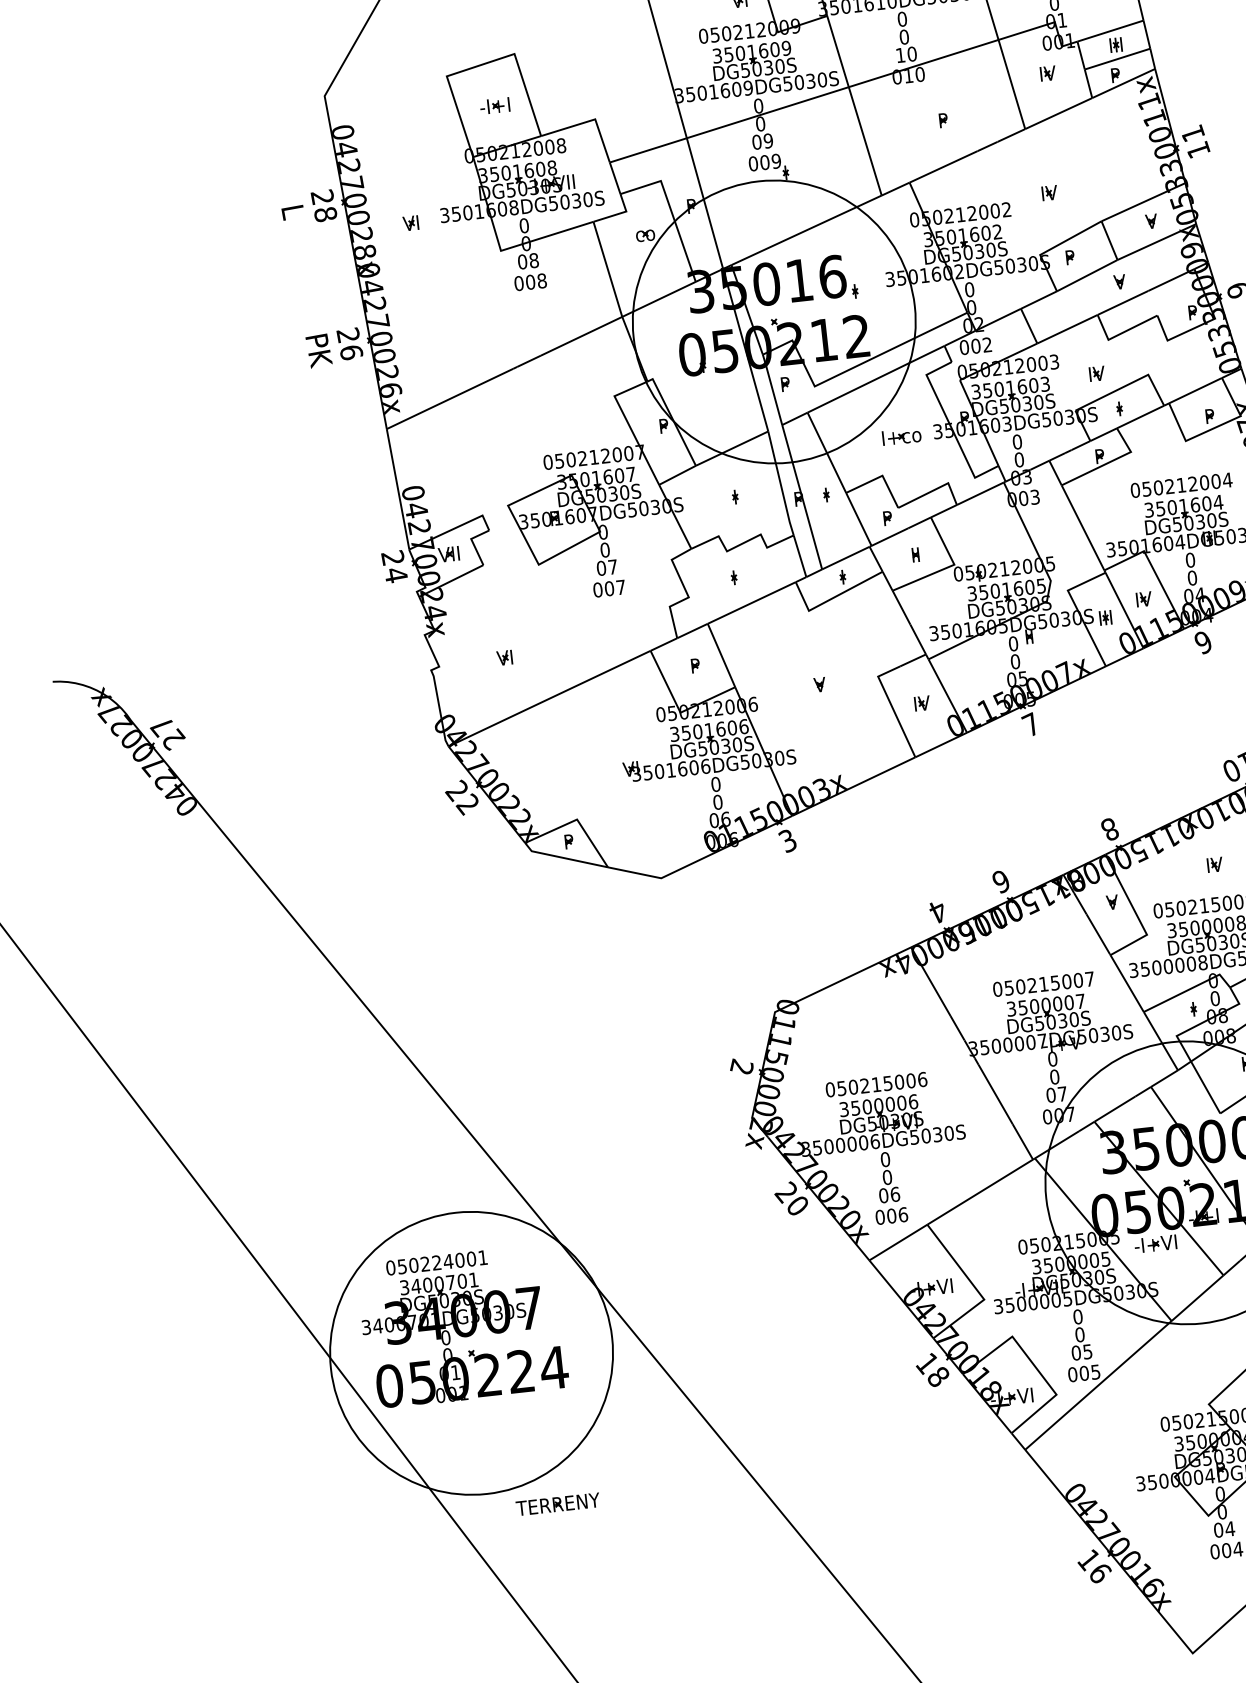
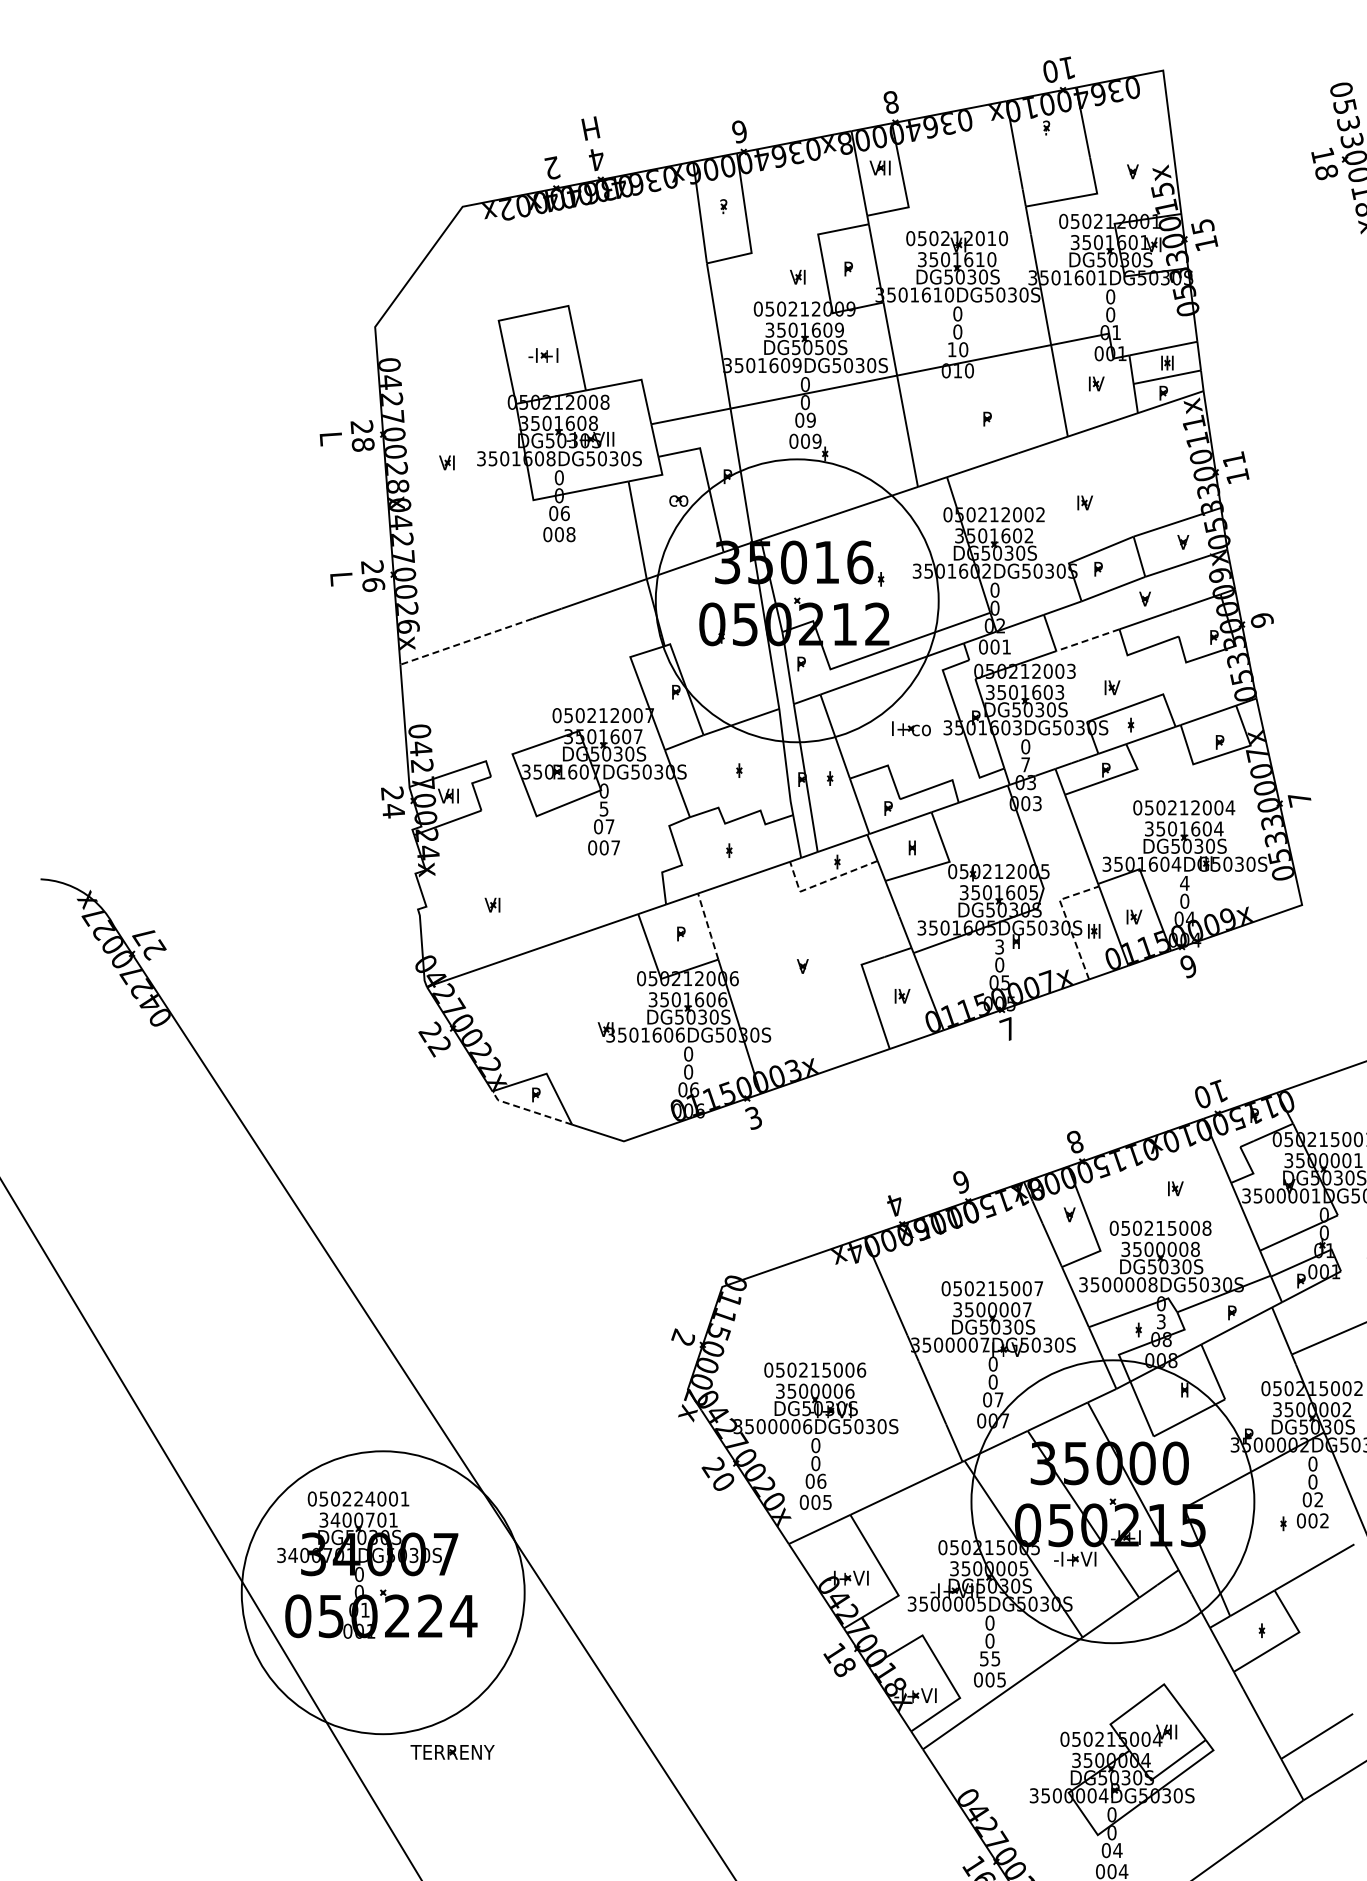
text: (768, 67) -> (819, 347), DG5030S -> DG5050S
text: (533, 260) -> (564, 513), 08 -> 06
line: (1067, 329) -> (1087, 640), solid -> dashed
text: (987, 344) -> (1006, 646), 002 -> 001
text: (318, 350) -> (341, 579), PK -> L
line: (449, 398) -> (466, 641), solid -> dashed
text: (1019, 459) -> (1025, 764), 0 -> 7
text: (604, 549) -> (603, 808), 0 -> 5
text: (1190, 559) -> (1184, 882), 0 -> 4
line: (831, 599) -> (823, 882), solid -> dashed
line: (1076, 609) -> (1066, 919), solid -> dashed
text: (1013, 643) -> (999, 946), 0 -> 3
line: (721, 655) -> (708, 926), solid -> dashed
line: (564, 857) -> (529, 1110), solid -> dashed
text: (1214, 998) -> (1160, 1321), 0 -> 3
text: (903, 1213) -> (827, 1501), 006 -> 005
text: (1075, 1352) -> (983, 1658), 05 -> 55

